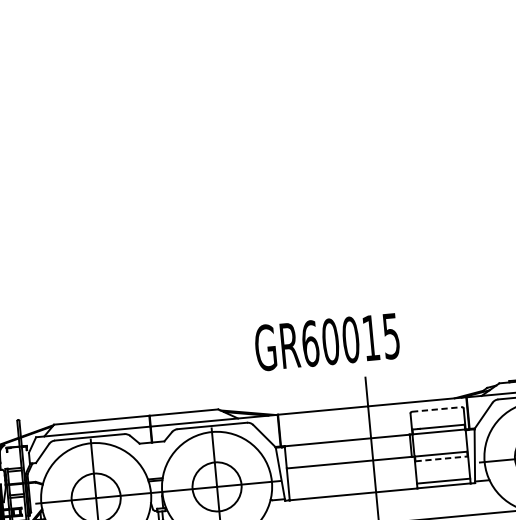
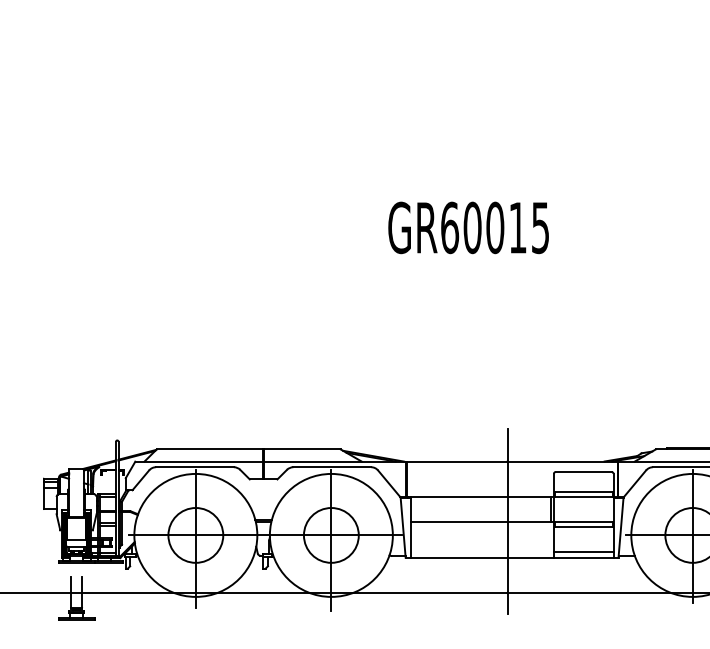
text: (326, 341) -> (468, 227), moved
line: (437, 409) -> (584, 472), dashed -> solid
line: (442, 458) -> (584, 527), dashed -> solid

